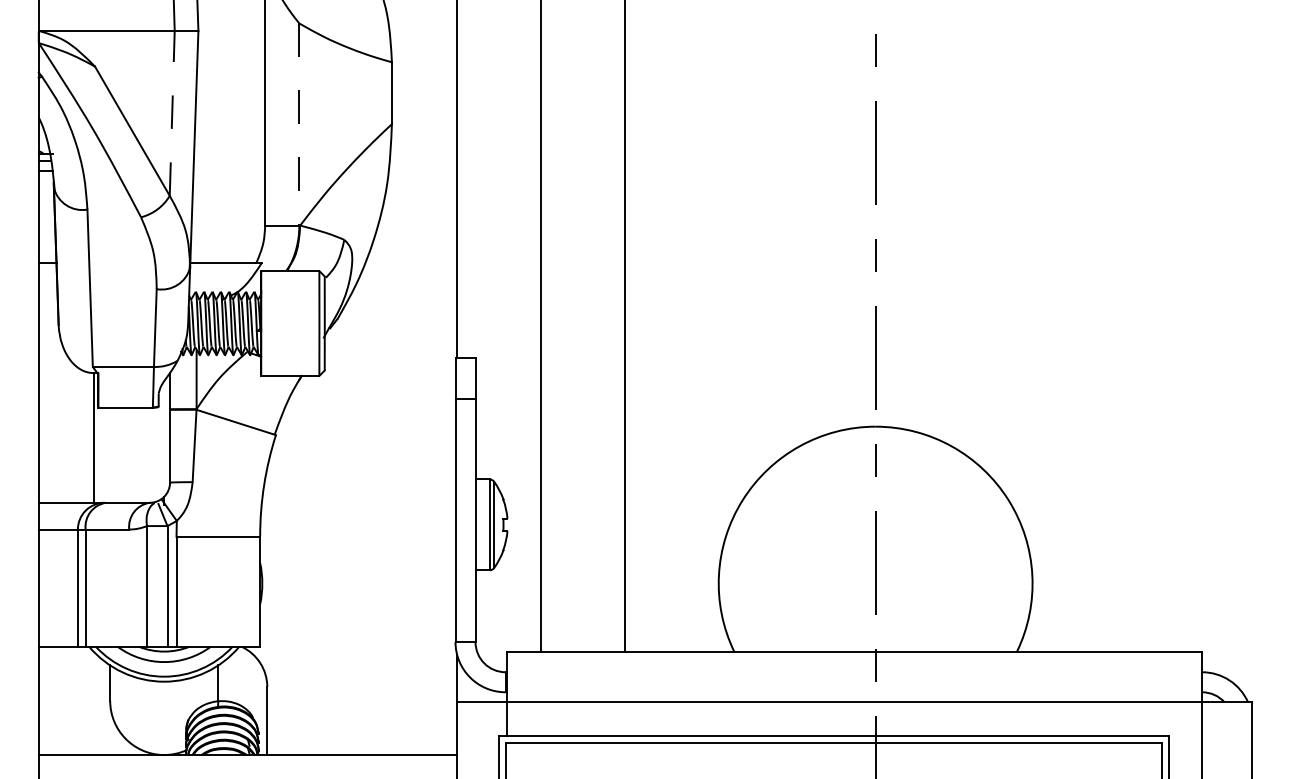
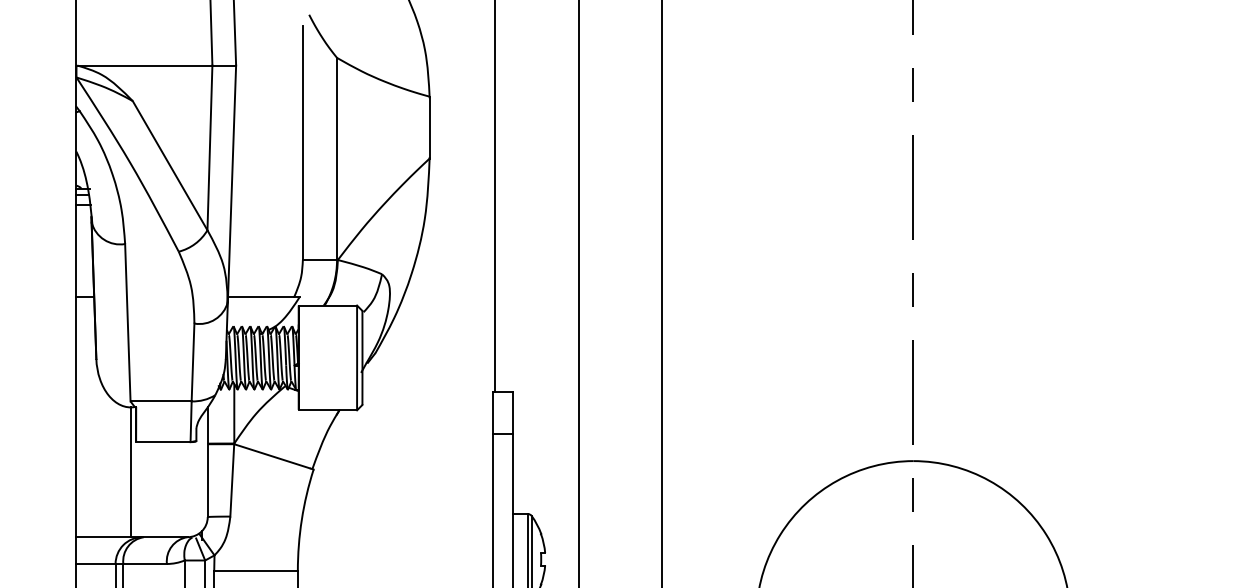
line: (172, 112) -> (210, 146), dashed -> solid
line: (299, 125) -> (337, 159), dashed -> solid

